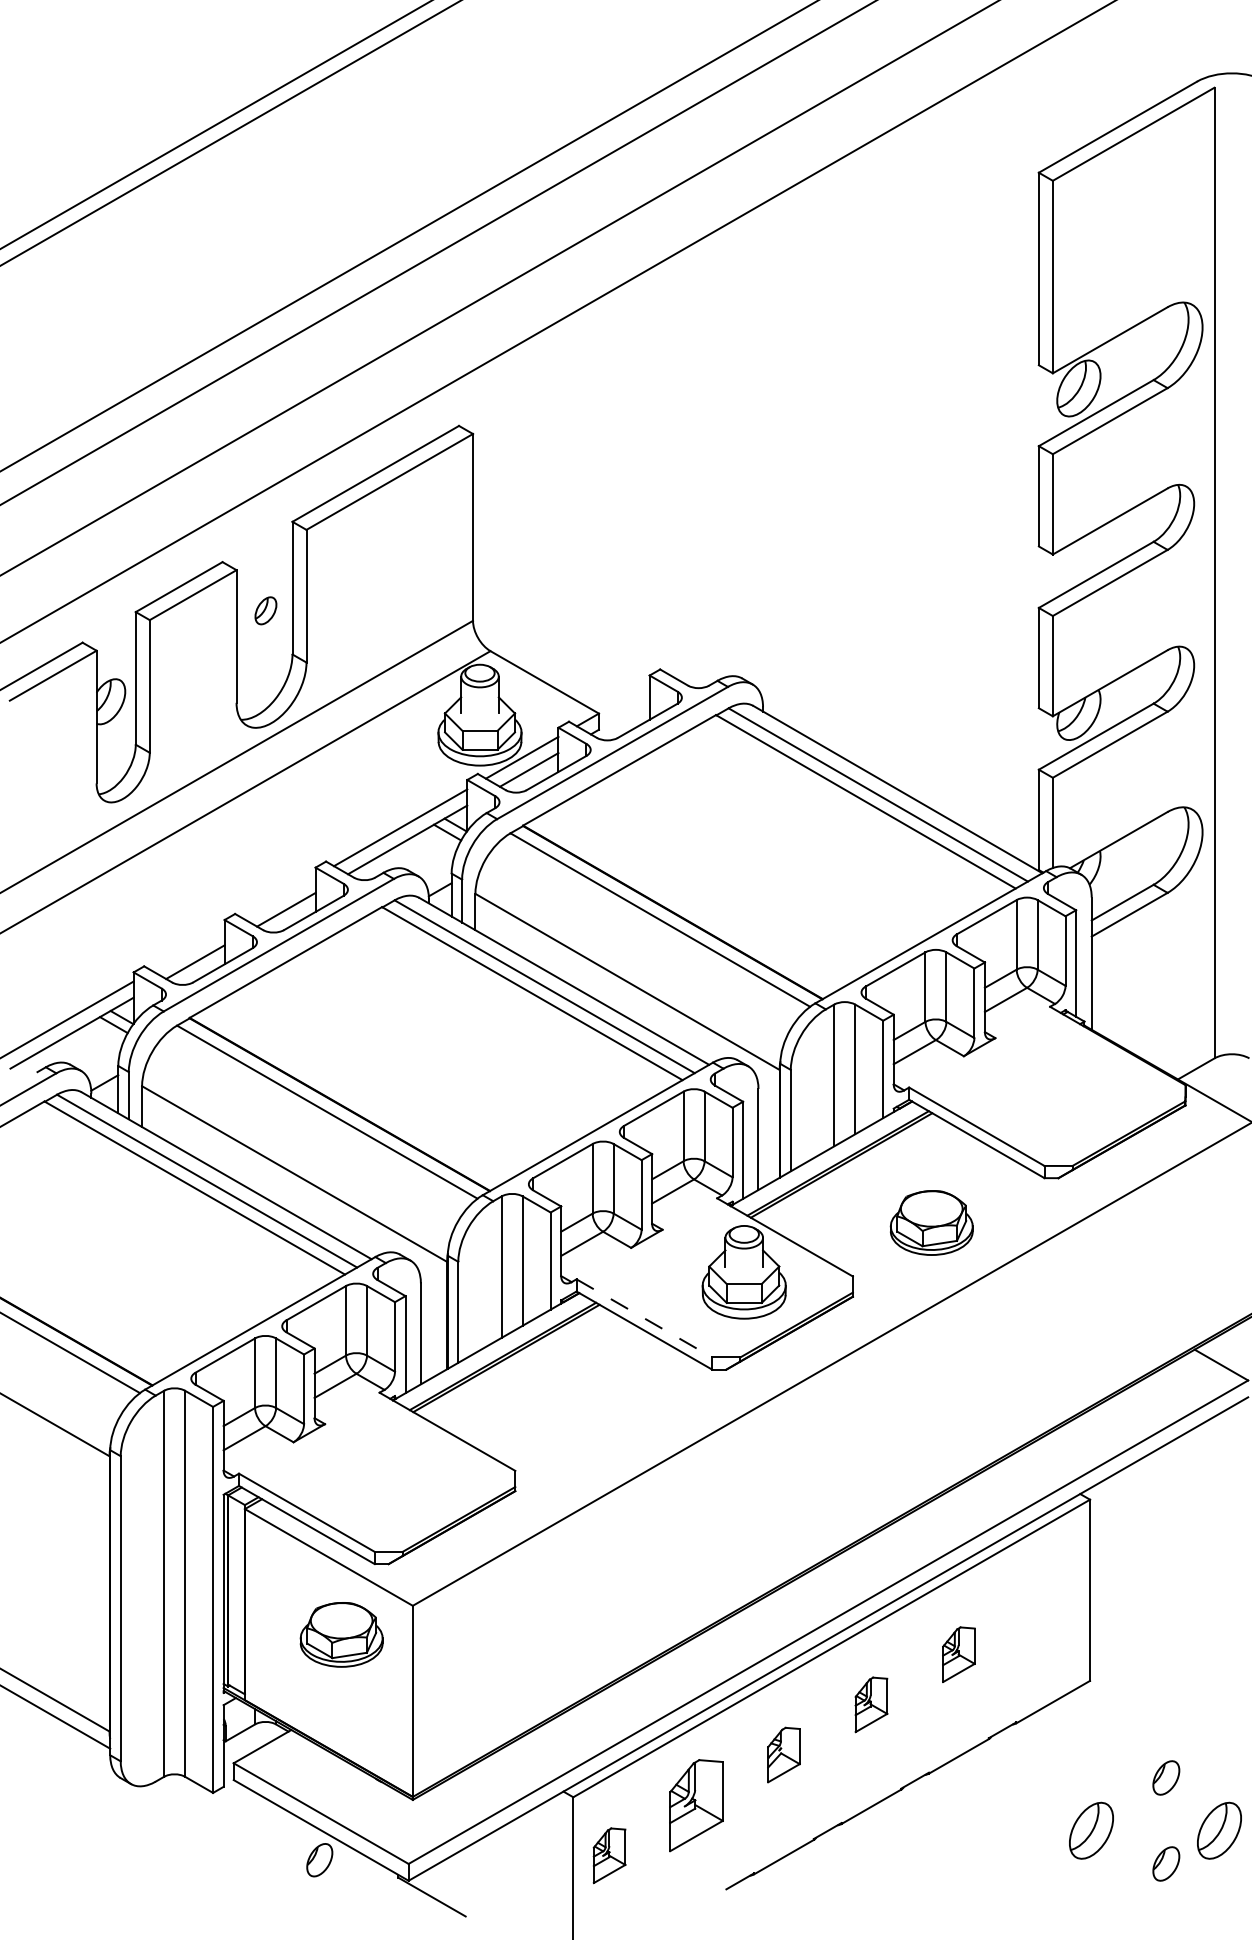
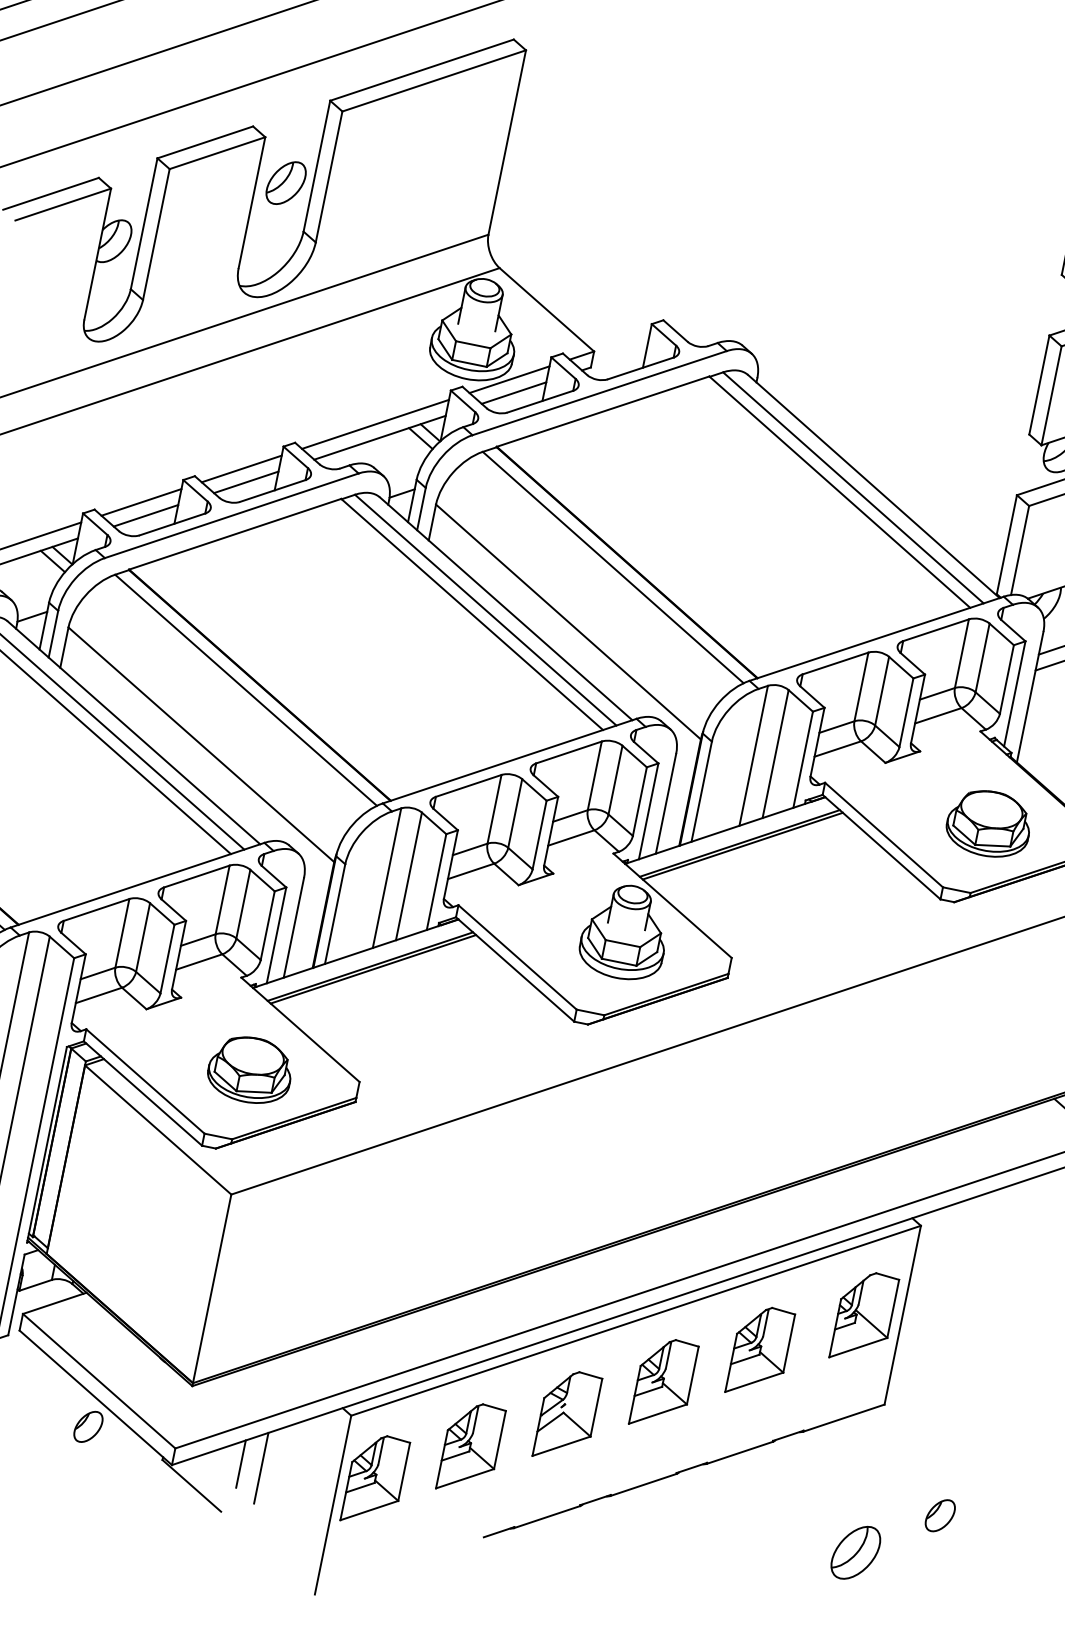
part: (265, 610) -> (285, 182), size x1.67
line: (279, 897) -> (241, 468), added
line: (188, 949) -> (141, 501), added
part: (931, 1222) -> (988, 823), moved
line: (644, 1318) -> (517, 957), dashed -> solid
part: (1052, 1599) -> (863, 1316), added
part: (341, 1634) -> (250, 1069), moved
part: (958, 1654) -> (760, 1352), size x1.67
part: (871, 1704) -> (664, 1384), size x1.67
part: (783, 1754) -> (567, 1415), size x1.67
part: (1219, 1830) -> (982, 1578), removed
part: (609, 1855) -> (375, 1480), size x1.67
part: (1166, 1863) -> (923, 1600), removed
line: (496, 1865) -> (261, 1467), added
line: (475, 1866) -> (240, 1464), added

